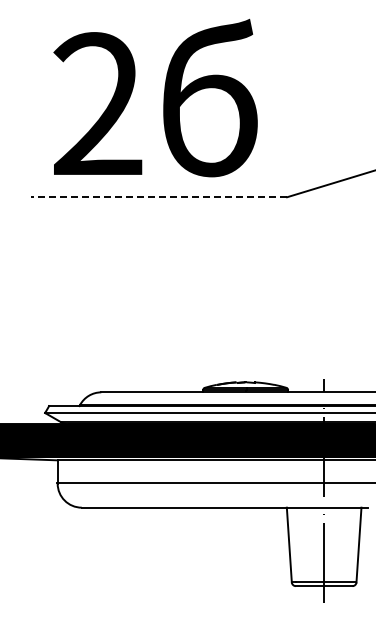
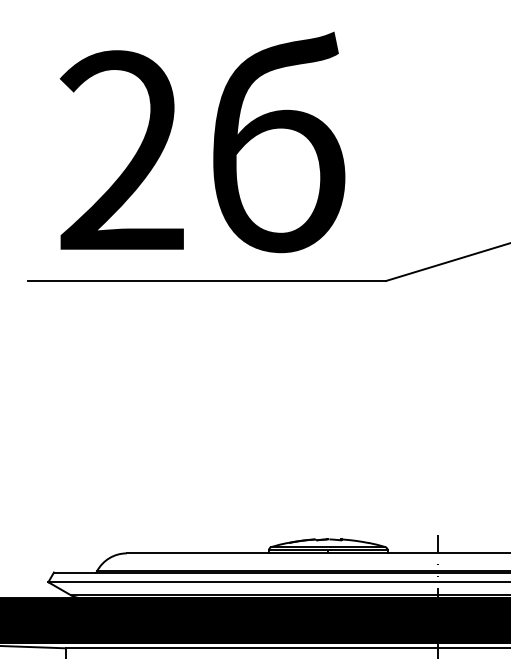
line: (158, 197) -> (206, 281), dashed -> solid

